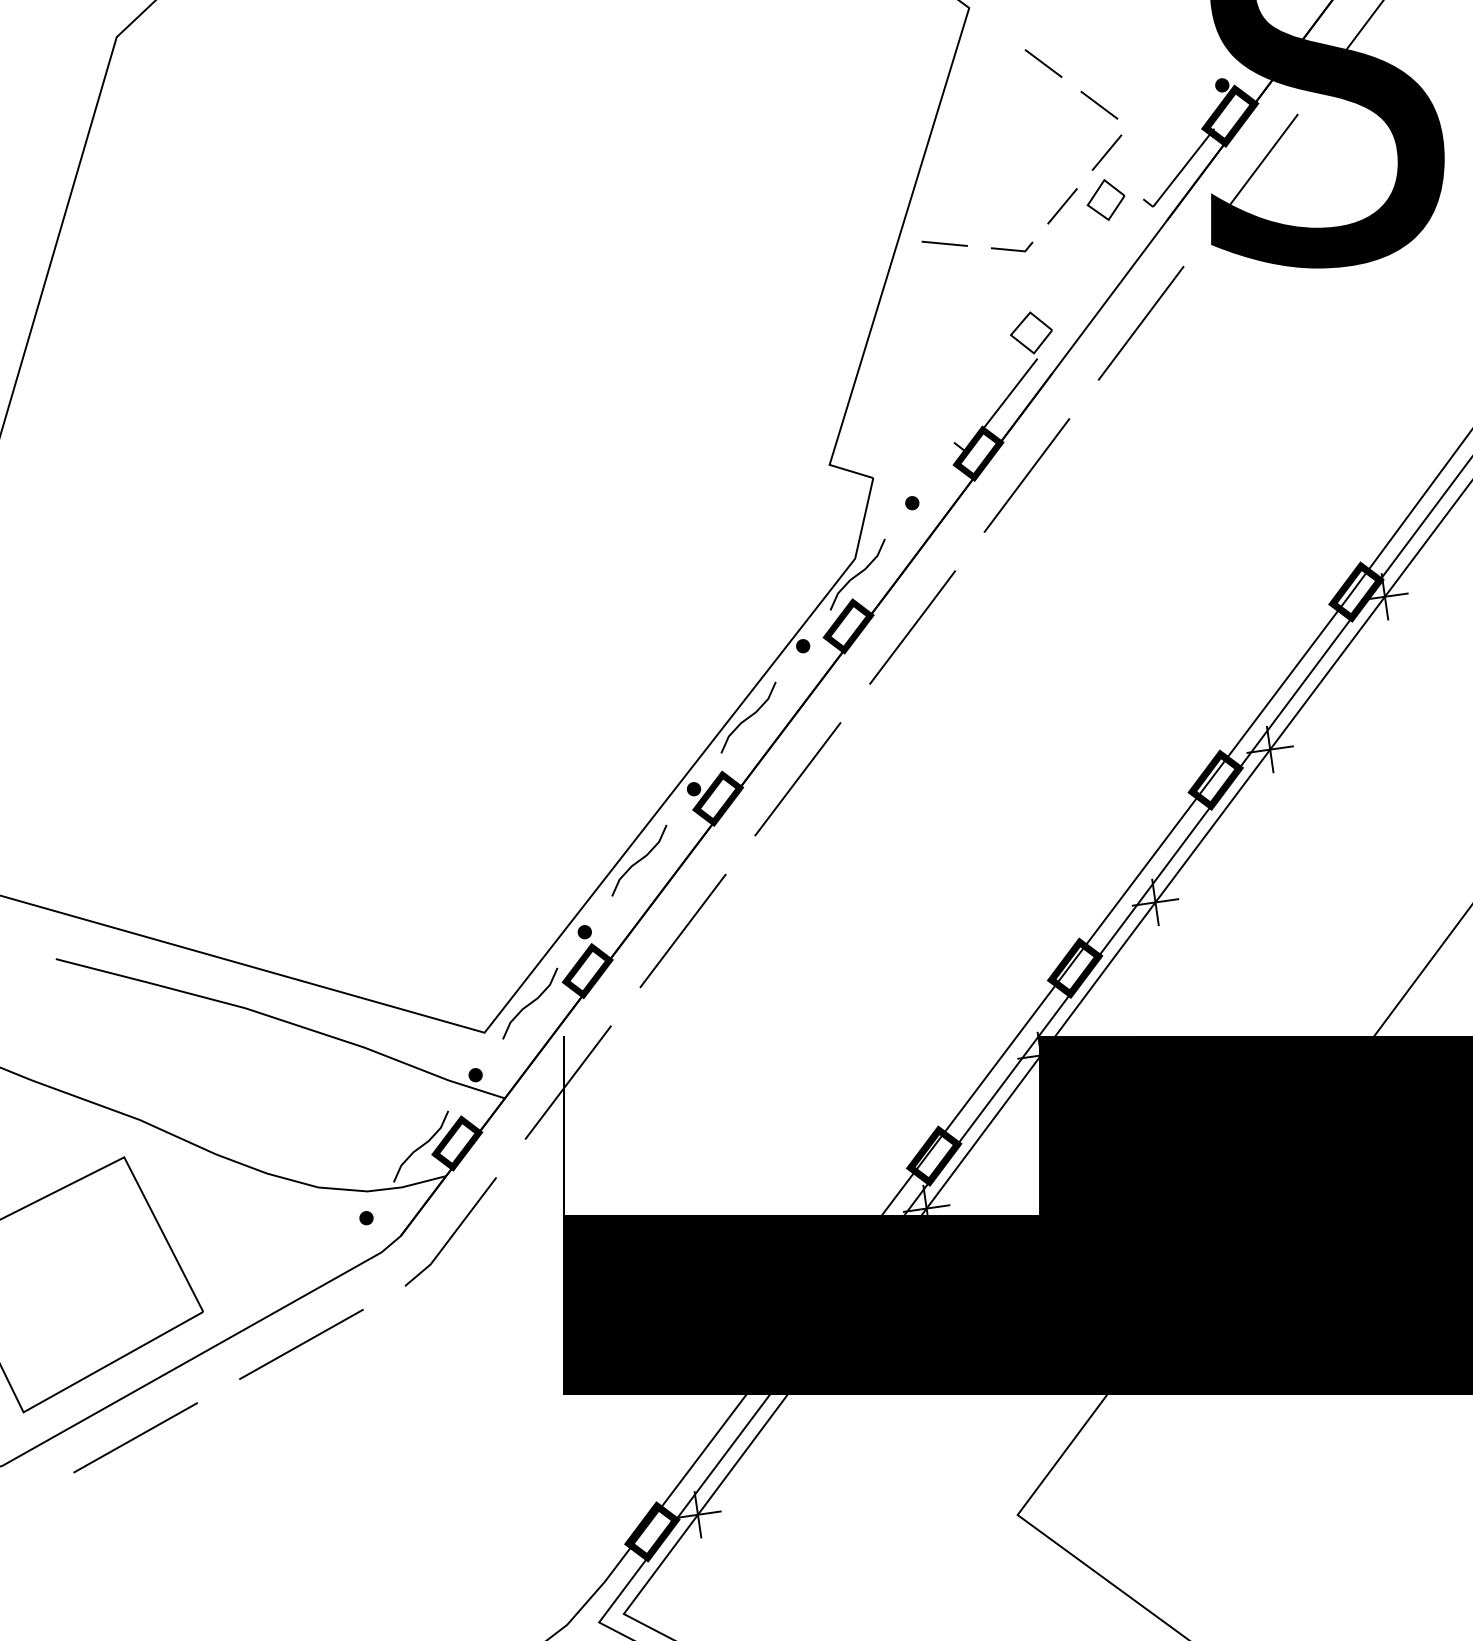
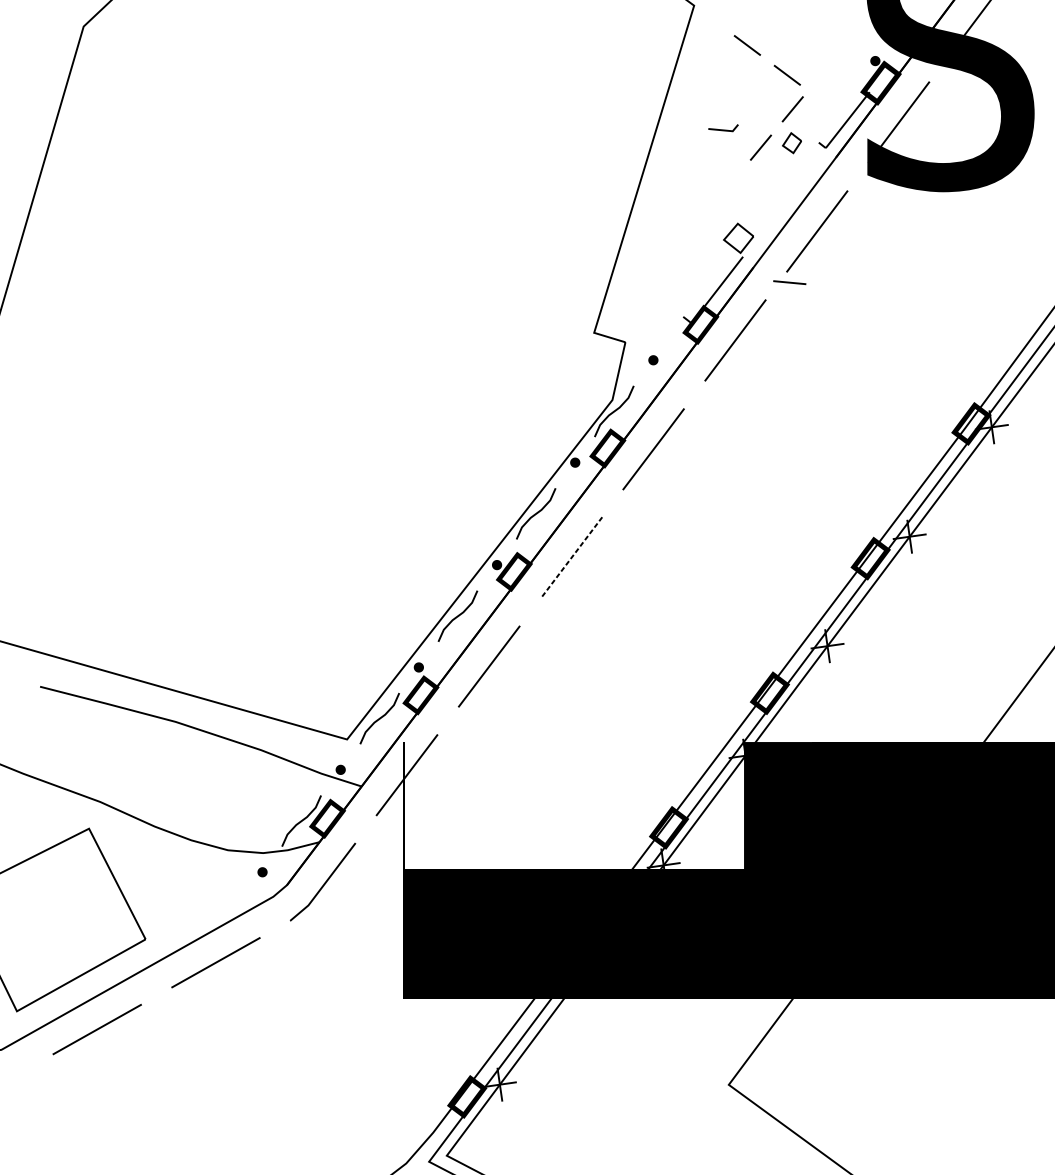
part: (1105, 199) -> (791, 142), size x0.7
line: (944, 243) -> (789, 282), moved
line: (1012, 249) -> (723, 129), moved
line: (797, 779) -> (571, 558), solid -> dashed

